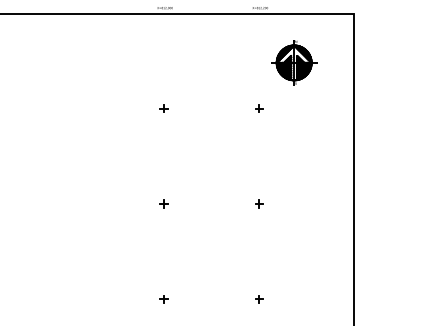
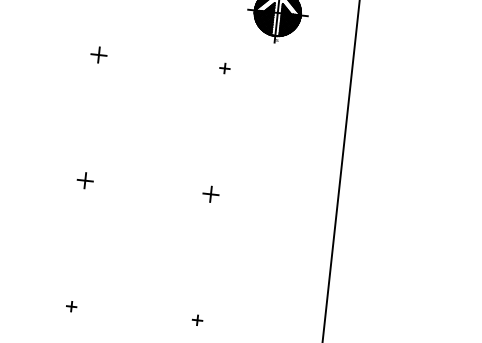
part: (163, 108) -> (98, 54), size x1.6
part: (163, 203) -> (84, 180), size x1.6
part: (259, 203) -> (211, 193), size x1.6

